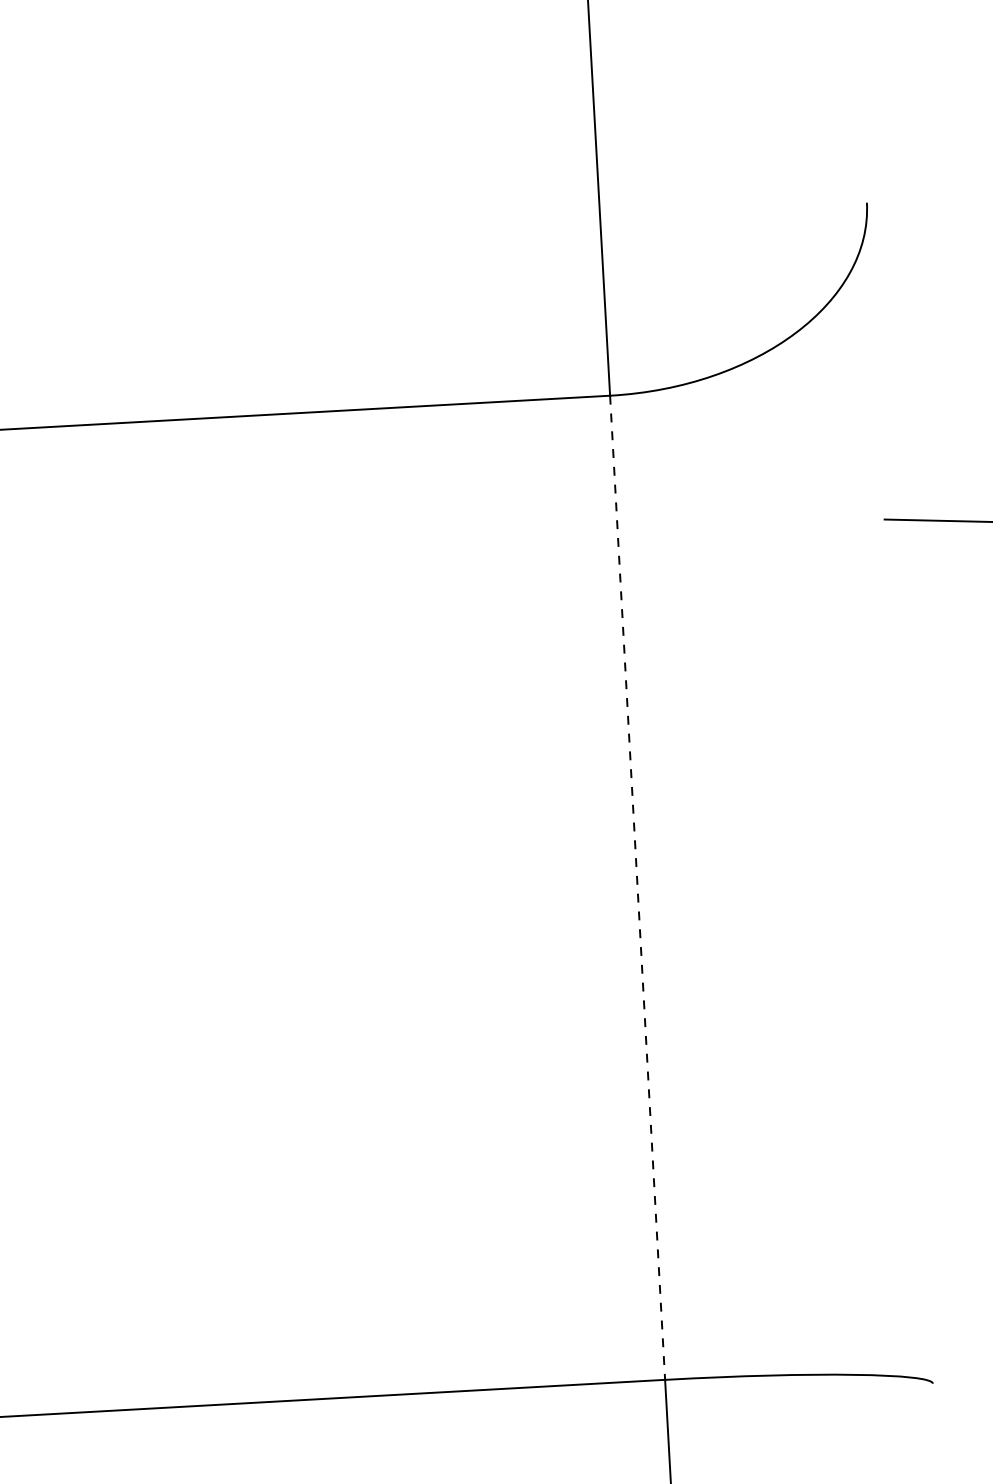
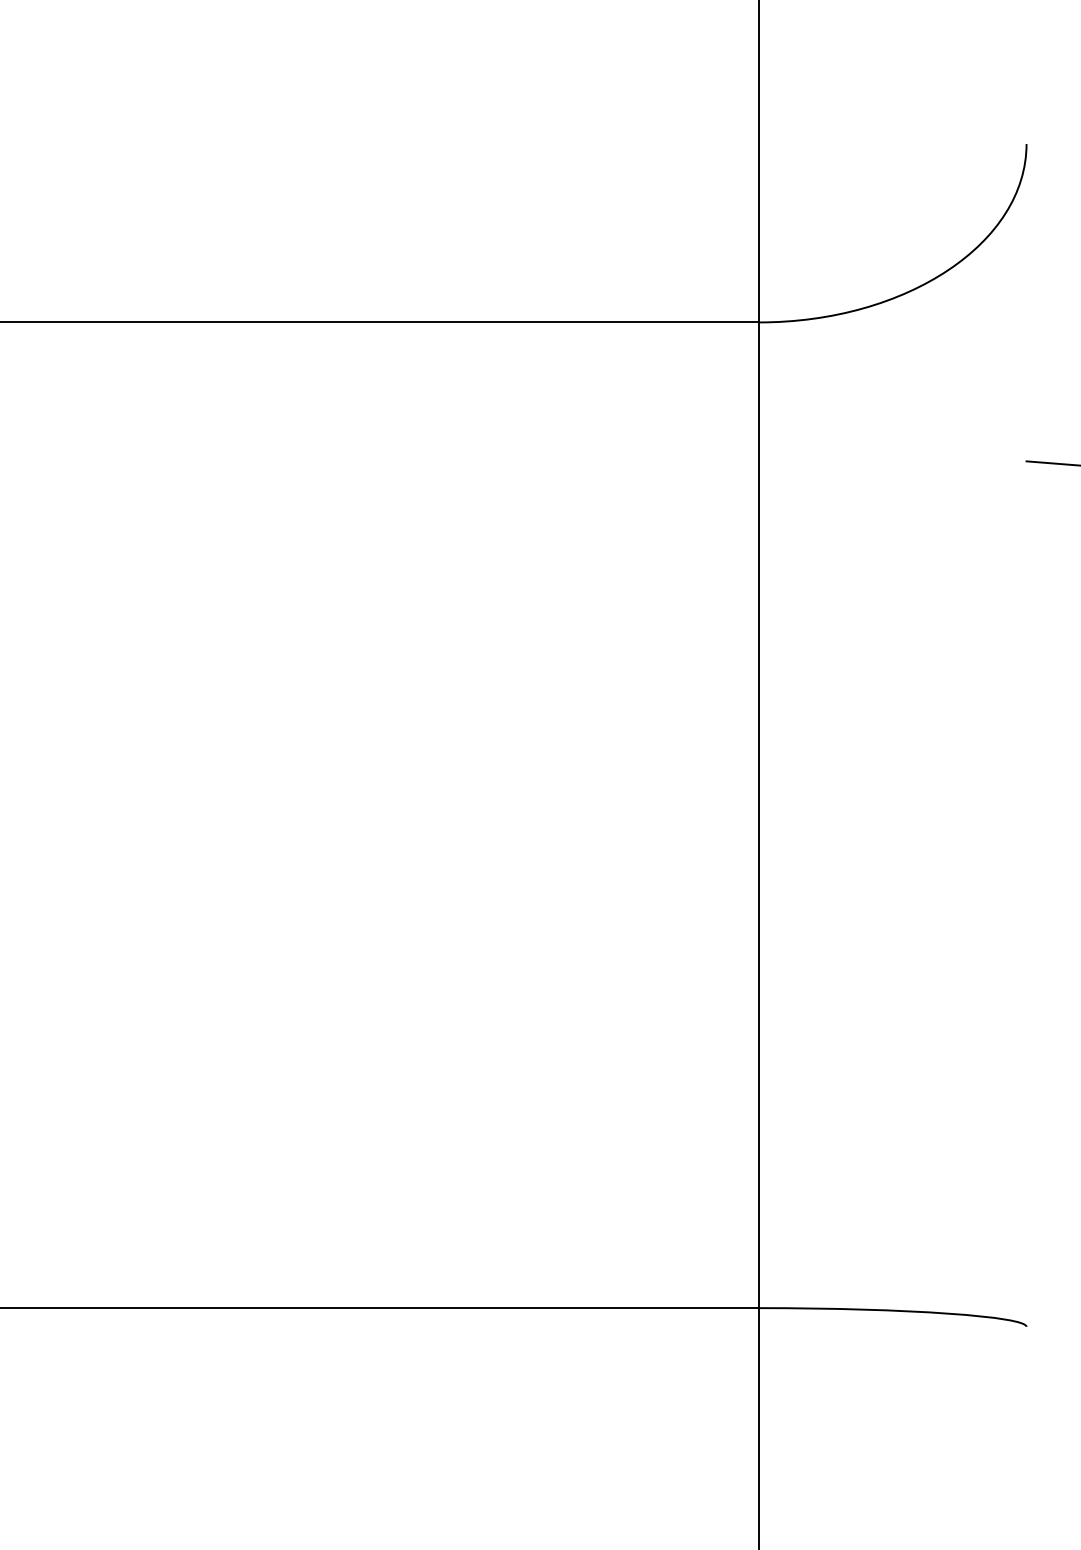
line: (637, 888) -> (759, 815), dashed -> solid

